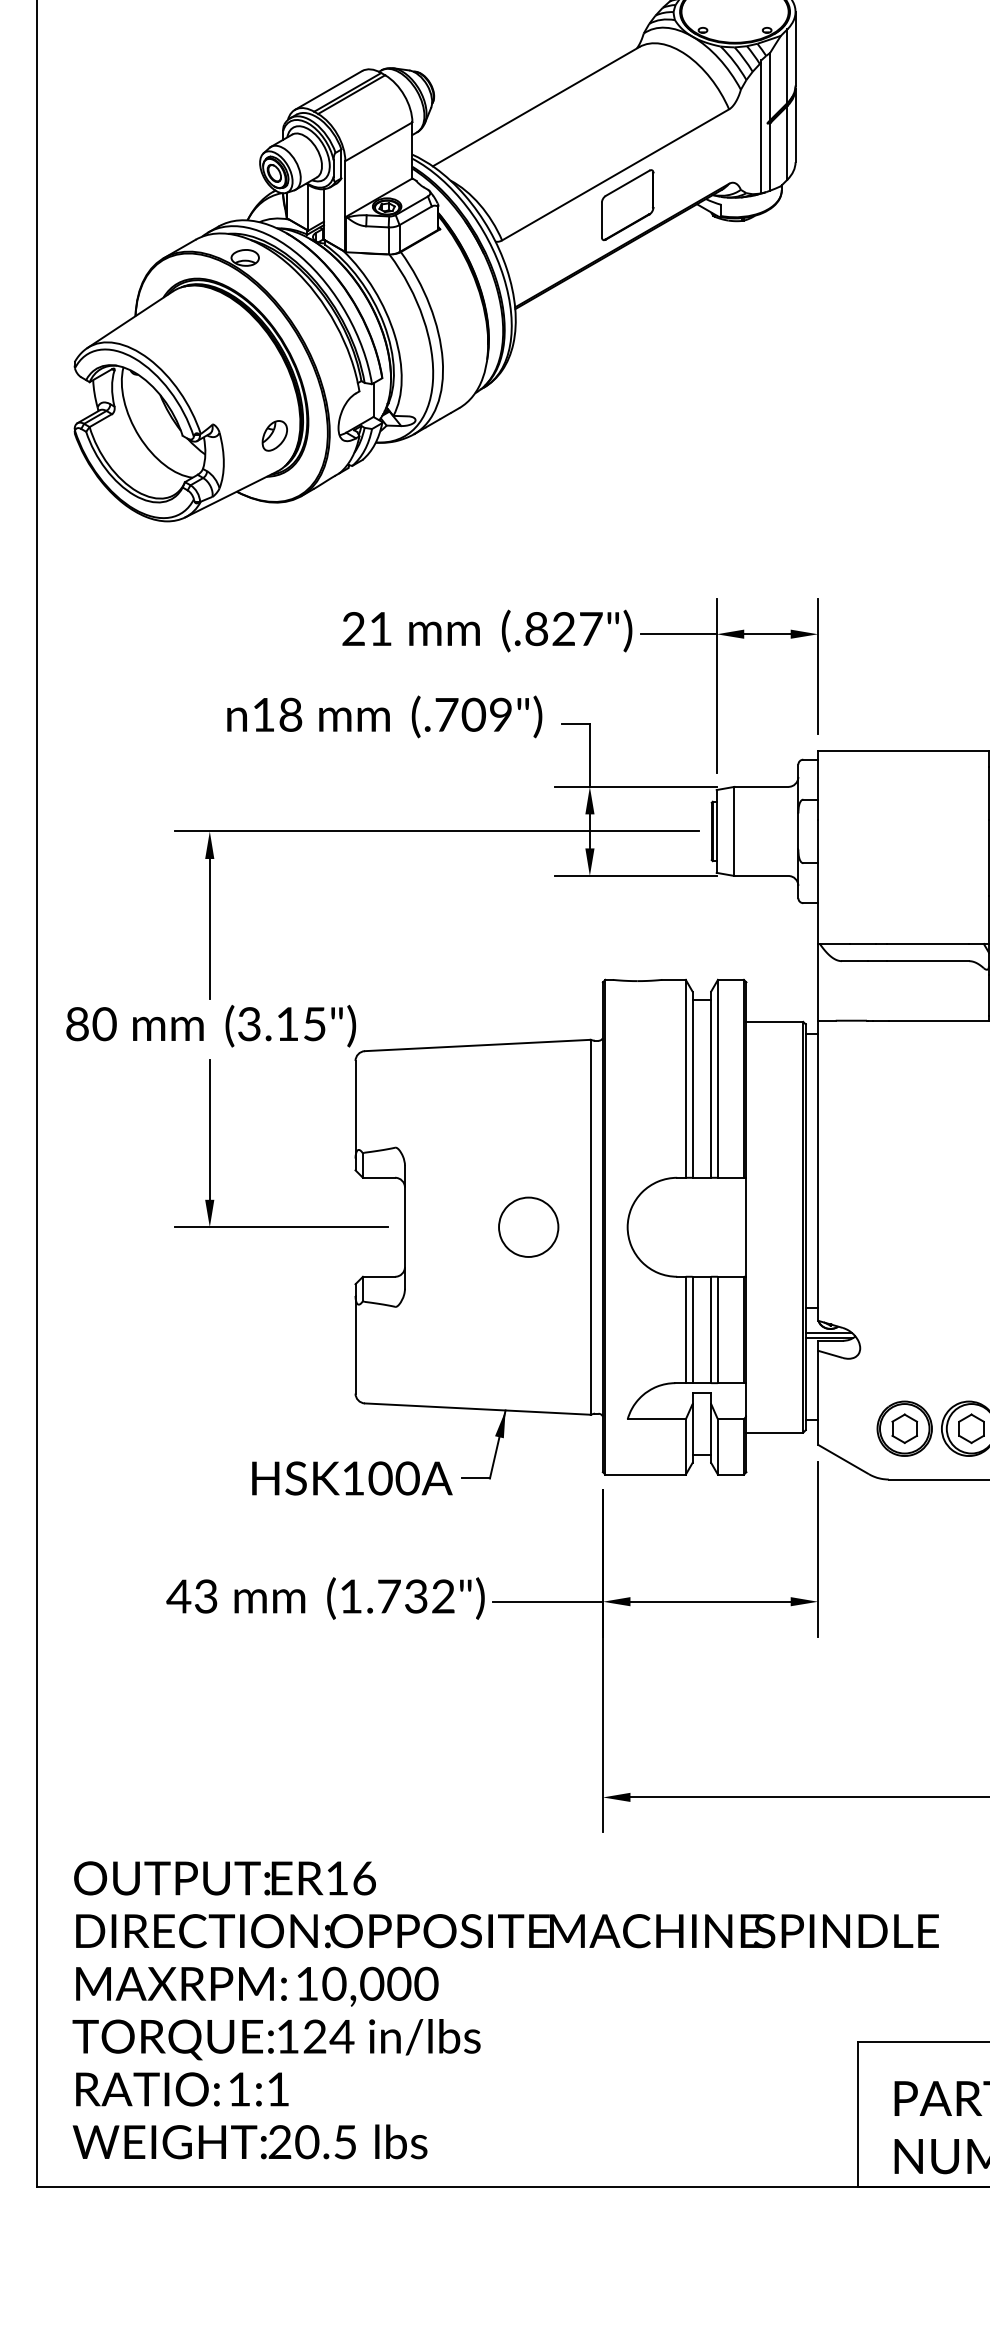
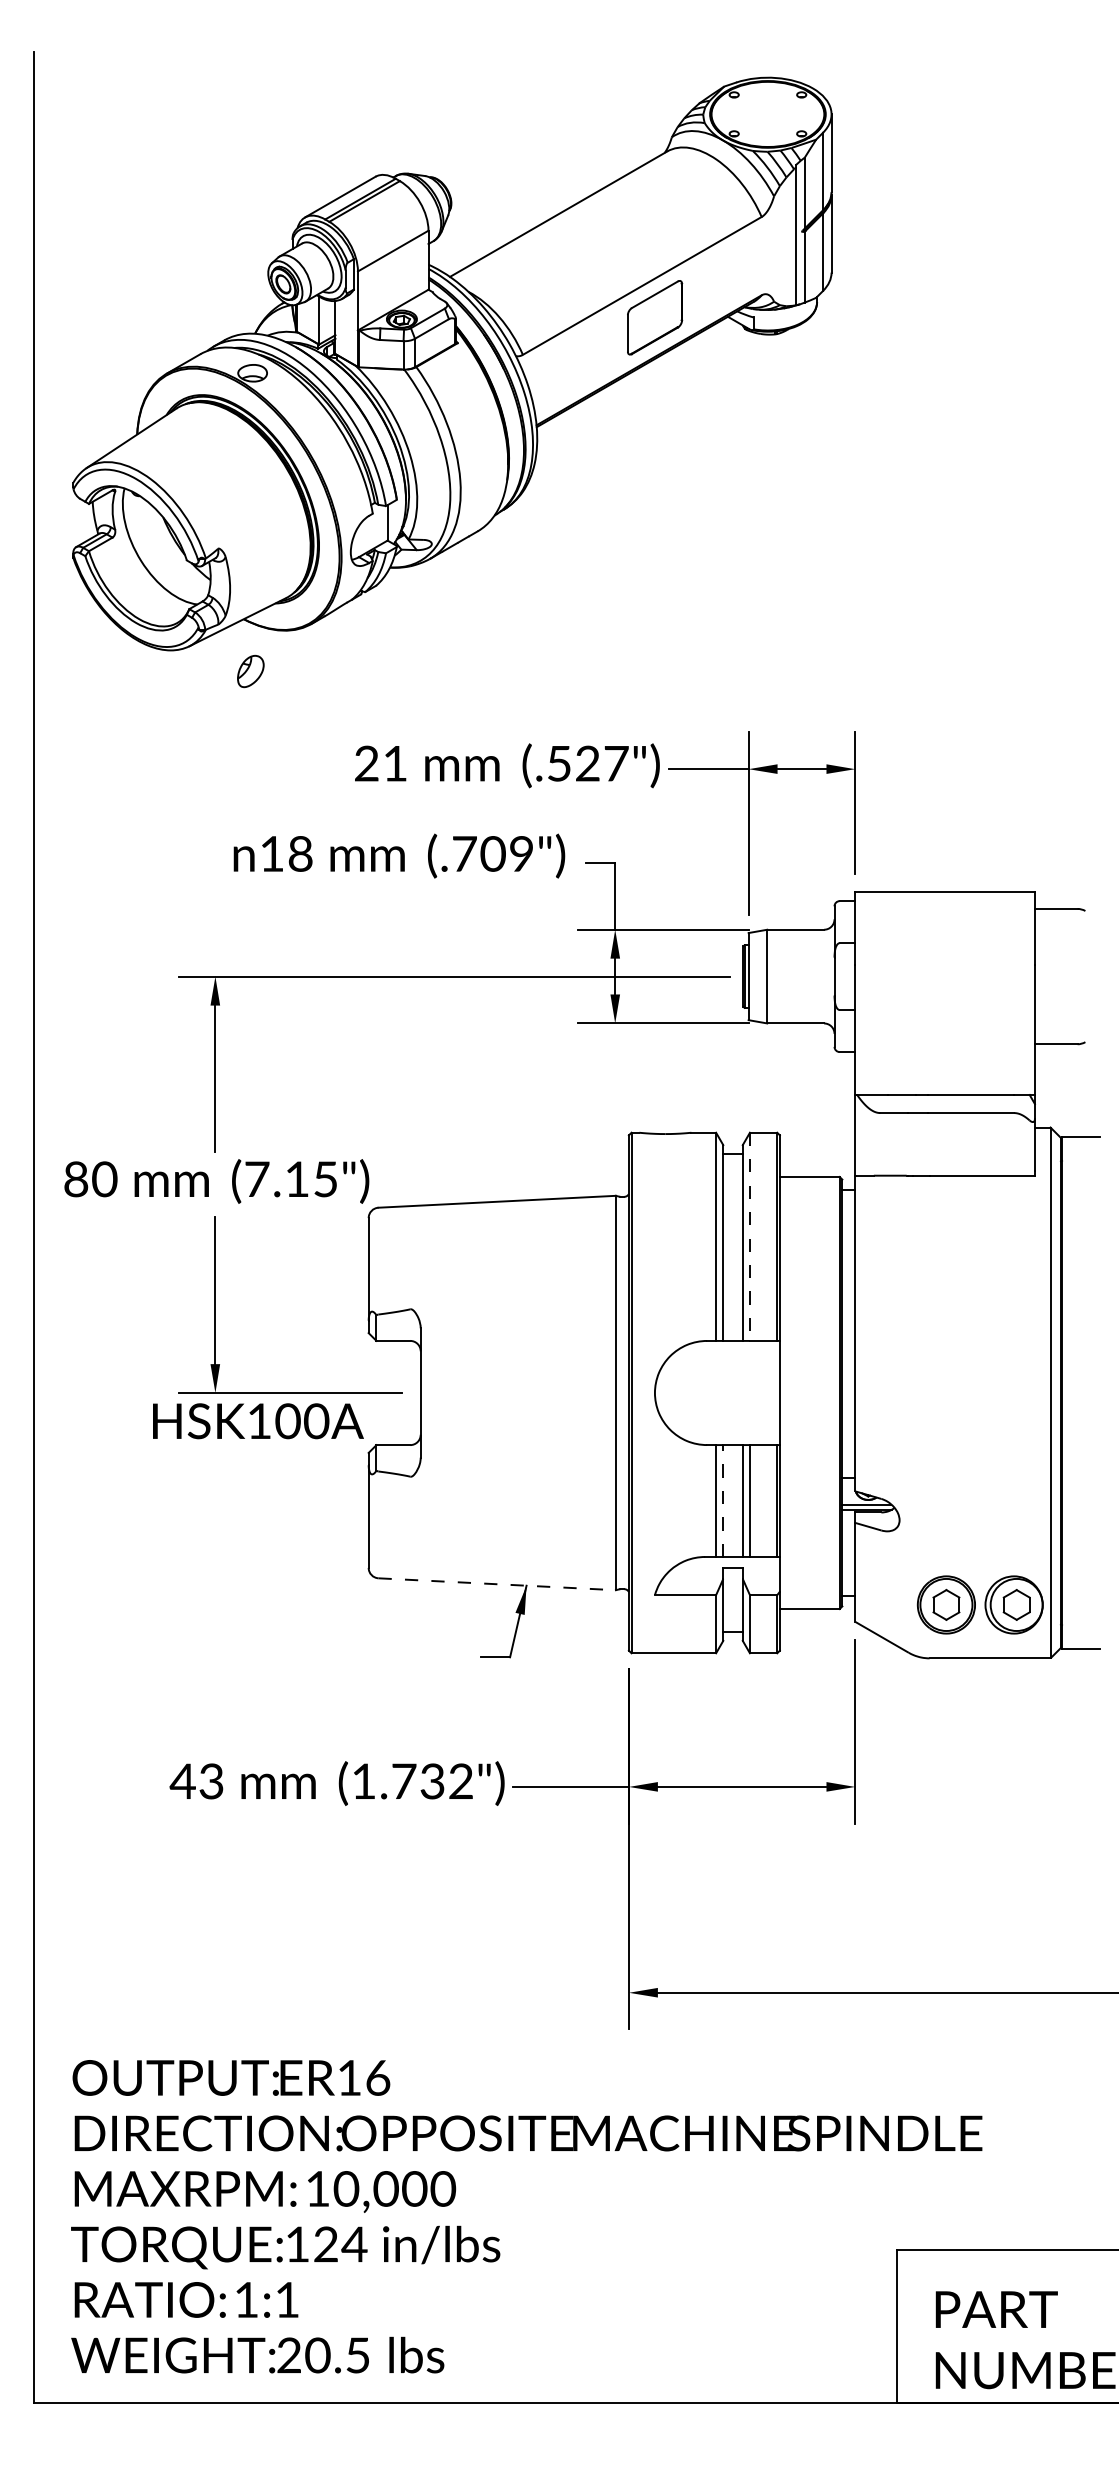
part: (274, 435) -> (250, 671), moved
text: (536, 628) -> (559, 763), (.827") -> (.527")
text: (249, 1024) -> (257, 1179), (3.15") -> (7.15")
line: (717, 1079) -> (749, 1237), solid -> dashed
part: (528, 1226) -> (550, 1392), removed
line: (692, 1330) -> (723, 1501), solid -> dashed
line: (477, 1409) -> (497, 1584), solid -> dashed
text: (352, 1478) -> (258, 1421), moved

